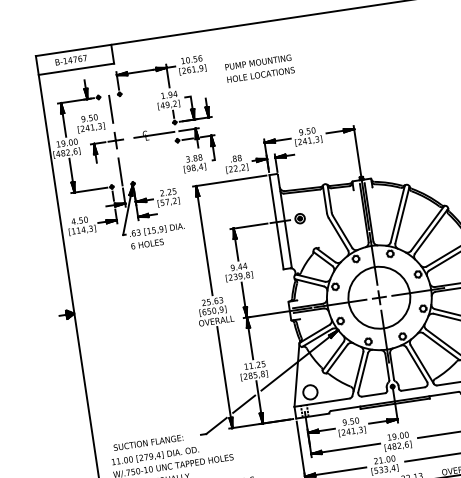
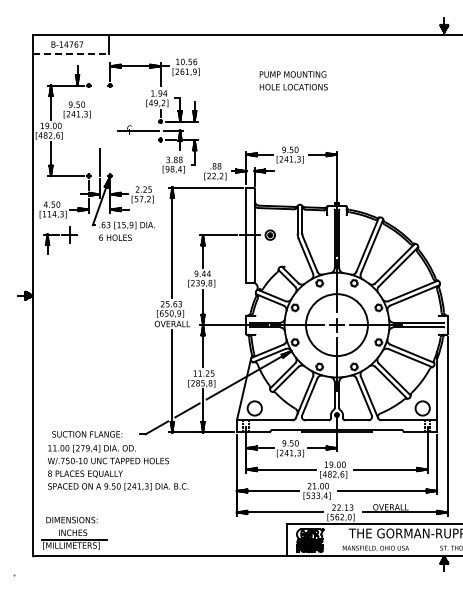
text: (259, 68) -> (293, 80), moved
line: (76, 69) -> (71, 54), solid -> dashed
line: (111, 108) -> (99, 98), removed
part: (107, 147) -> (60, 240), moved

